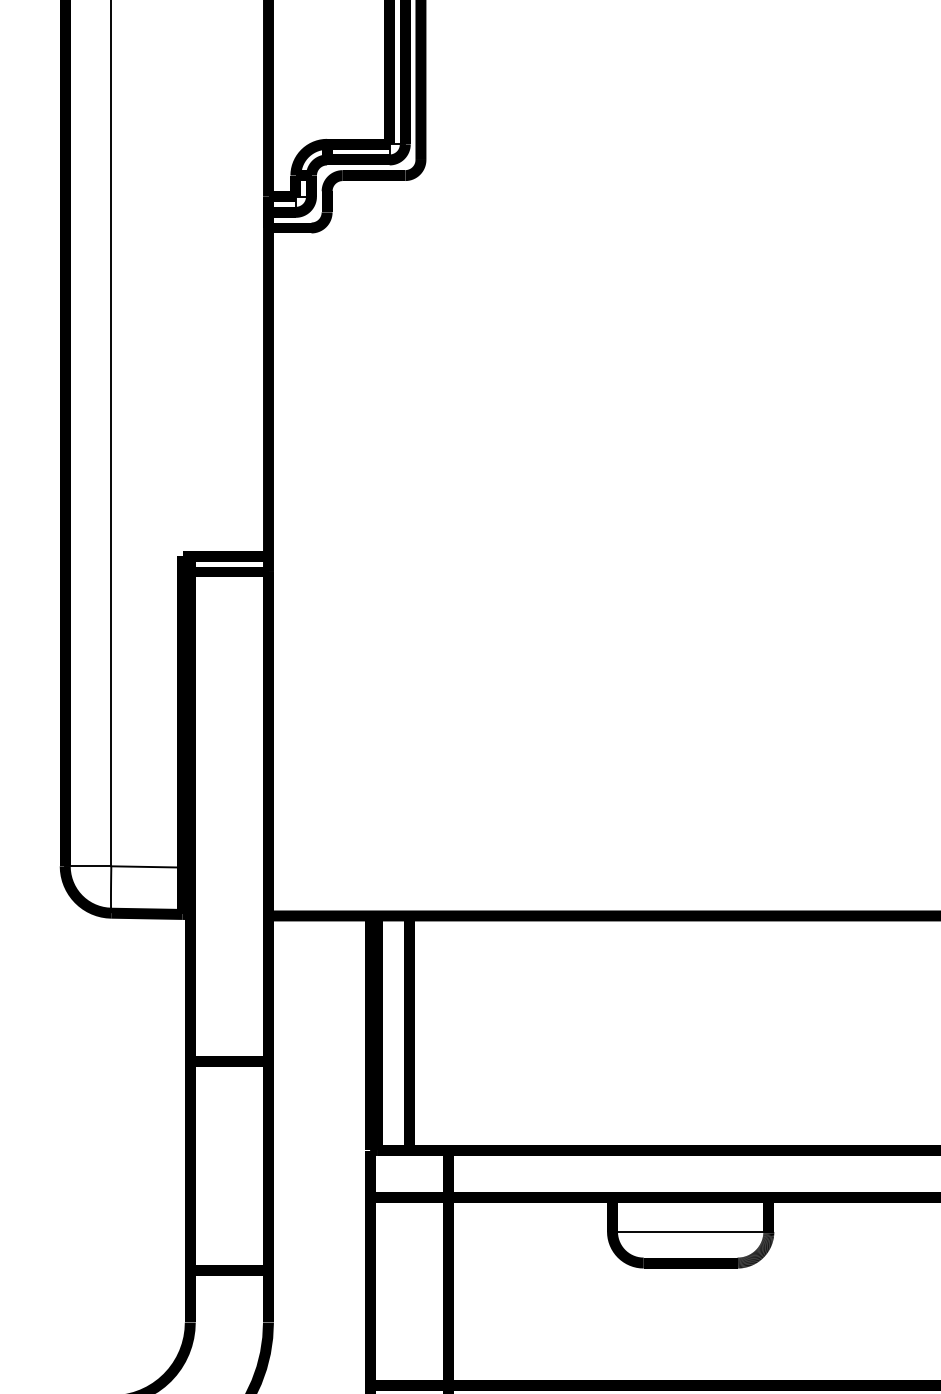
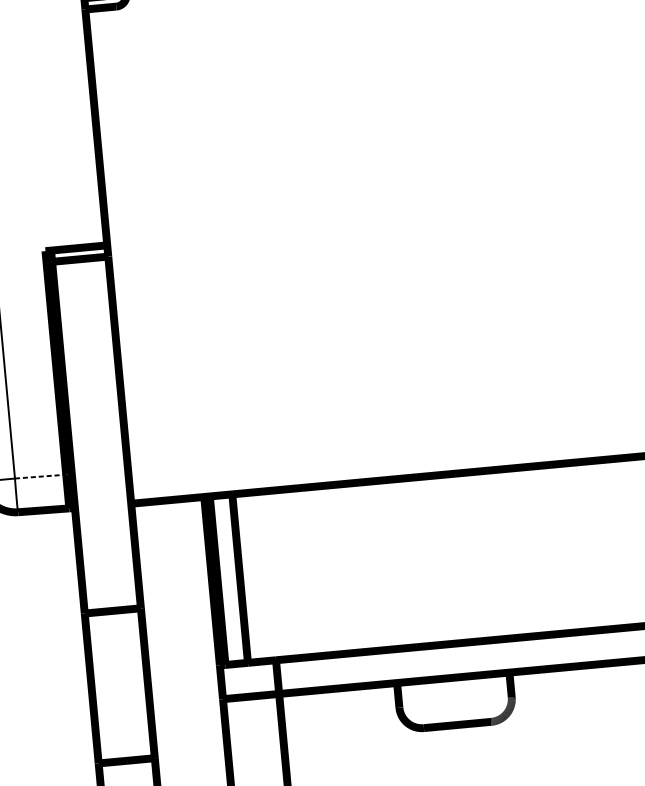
line: (146, 866) -> (40, 476), solid -> dashed
line: (690, 1231) -> (455, 702), removed

